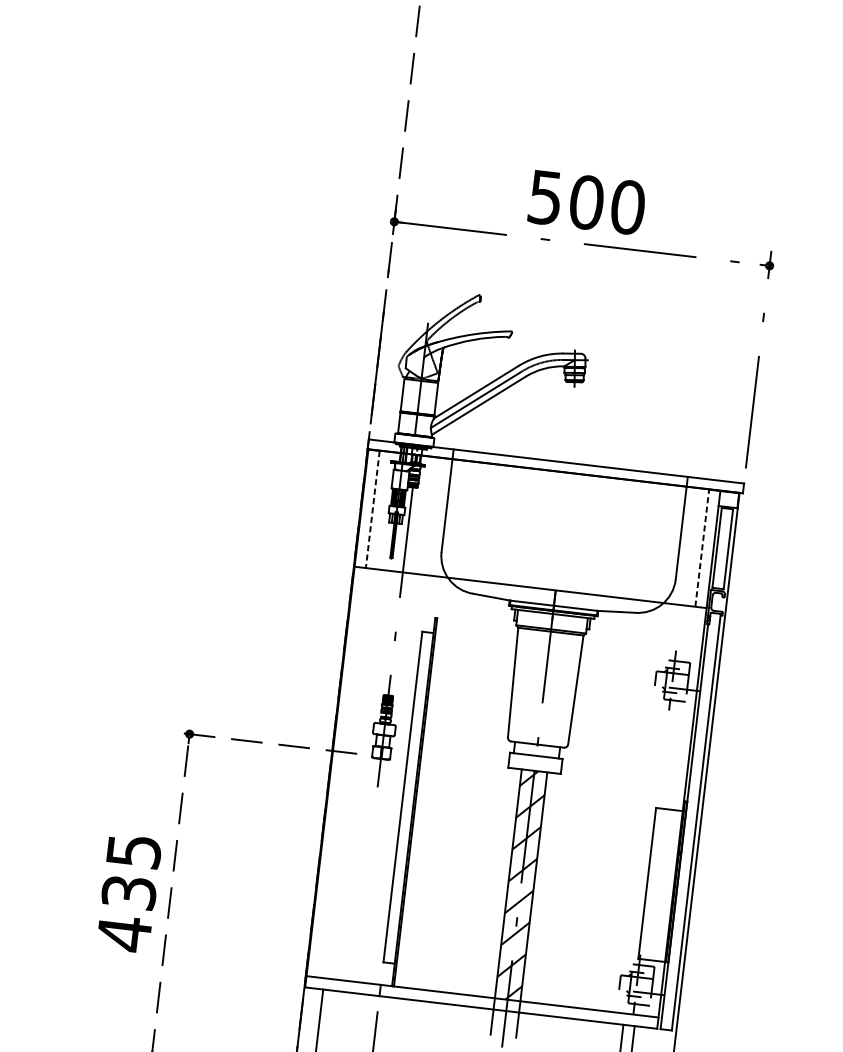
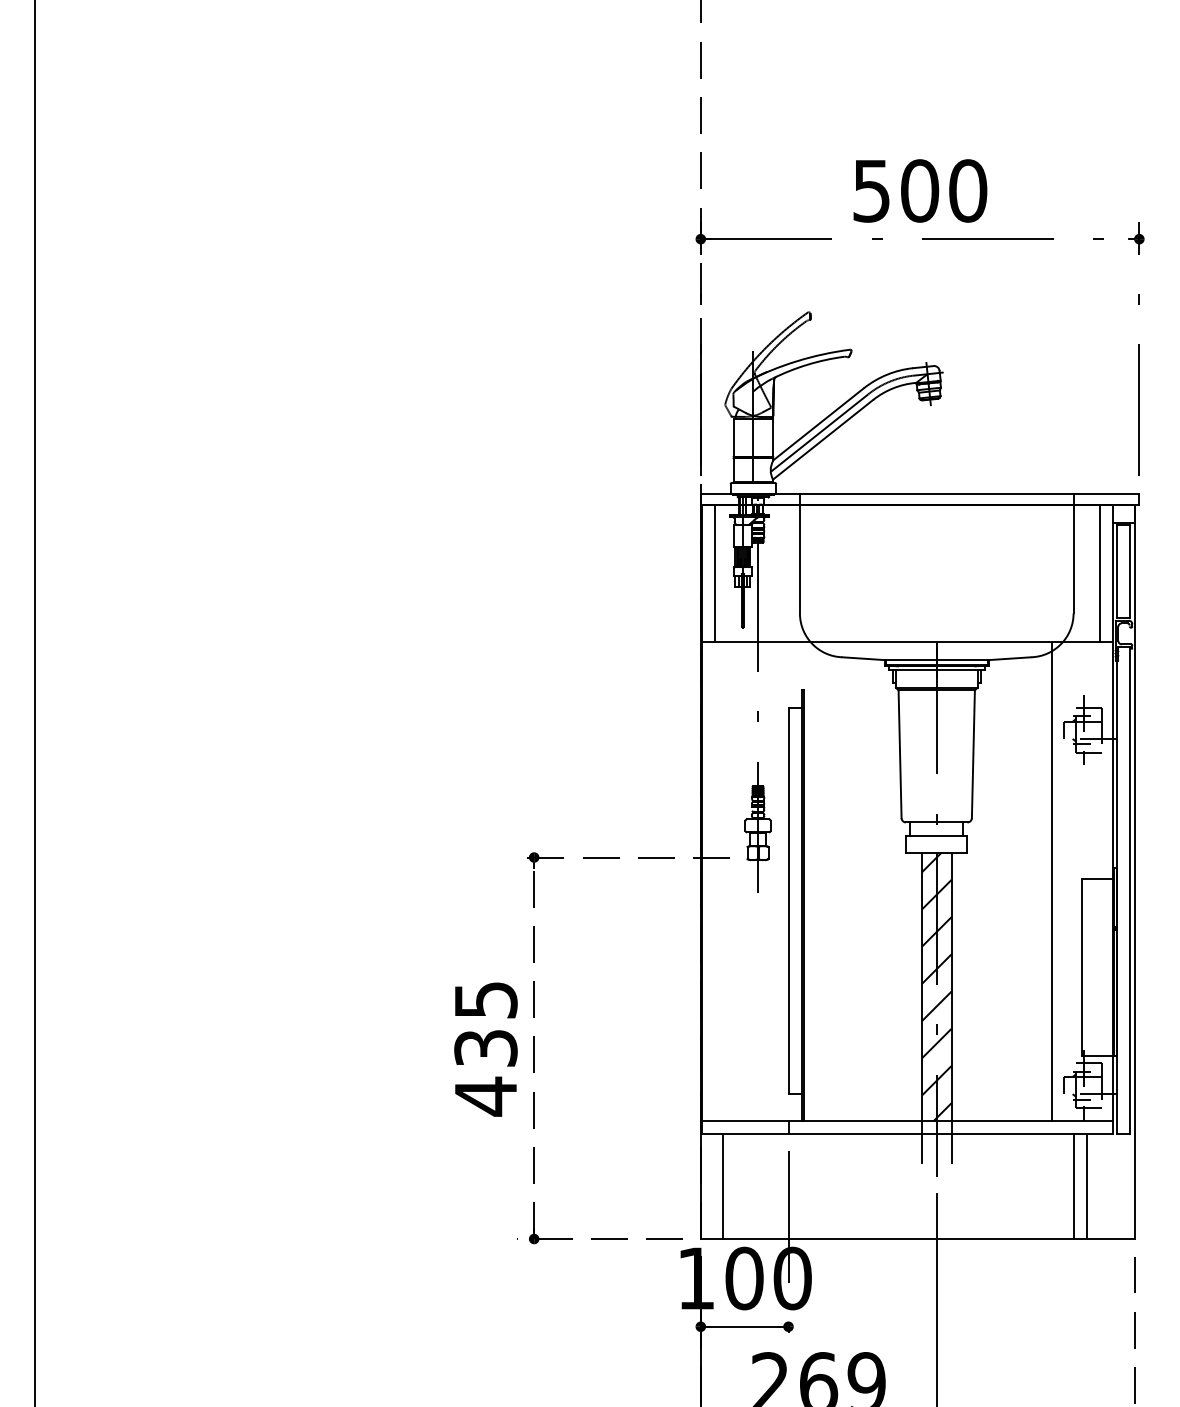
line: (372, 510) -> (714, 574), dashed -> solid
line: (701, 547) -> (1099, 573), dashed -> solid
line: (629, 806) -> (1051, 881), added

